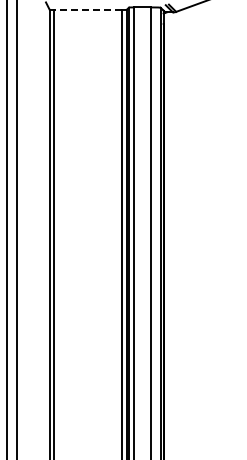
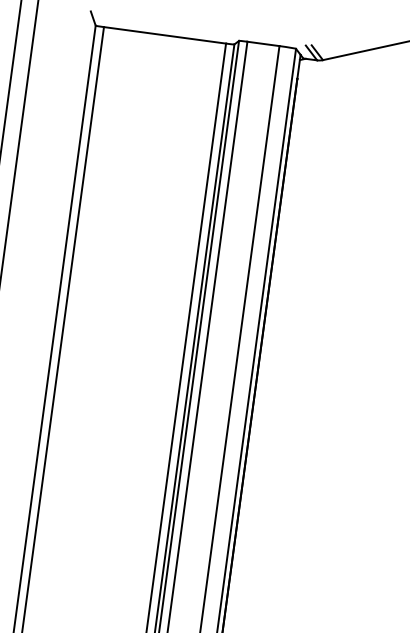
line: (88, 10) -> (165, 36), dashed -> solid

